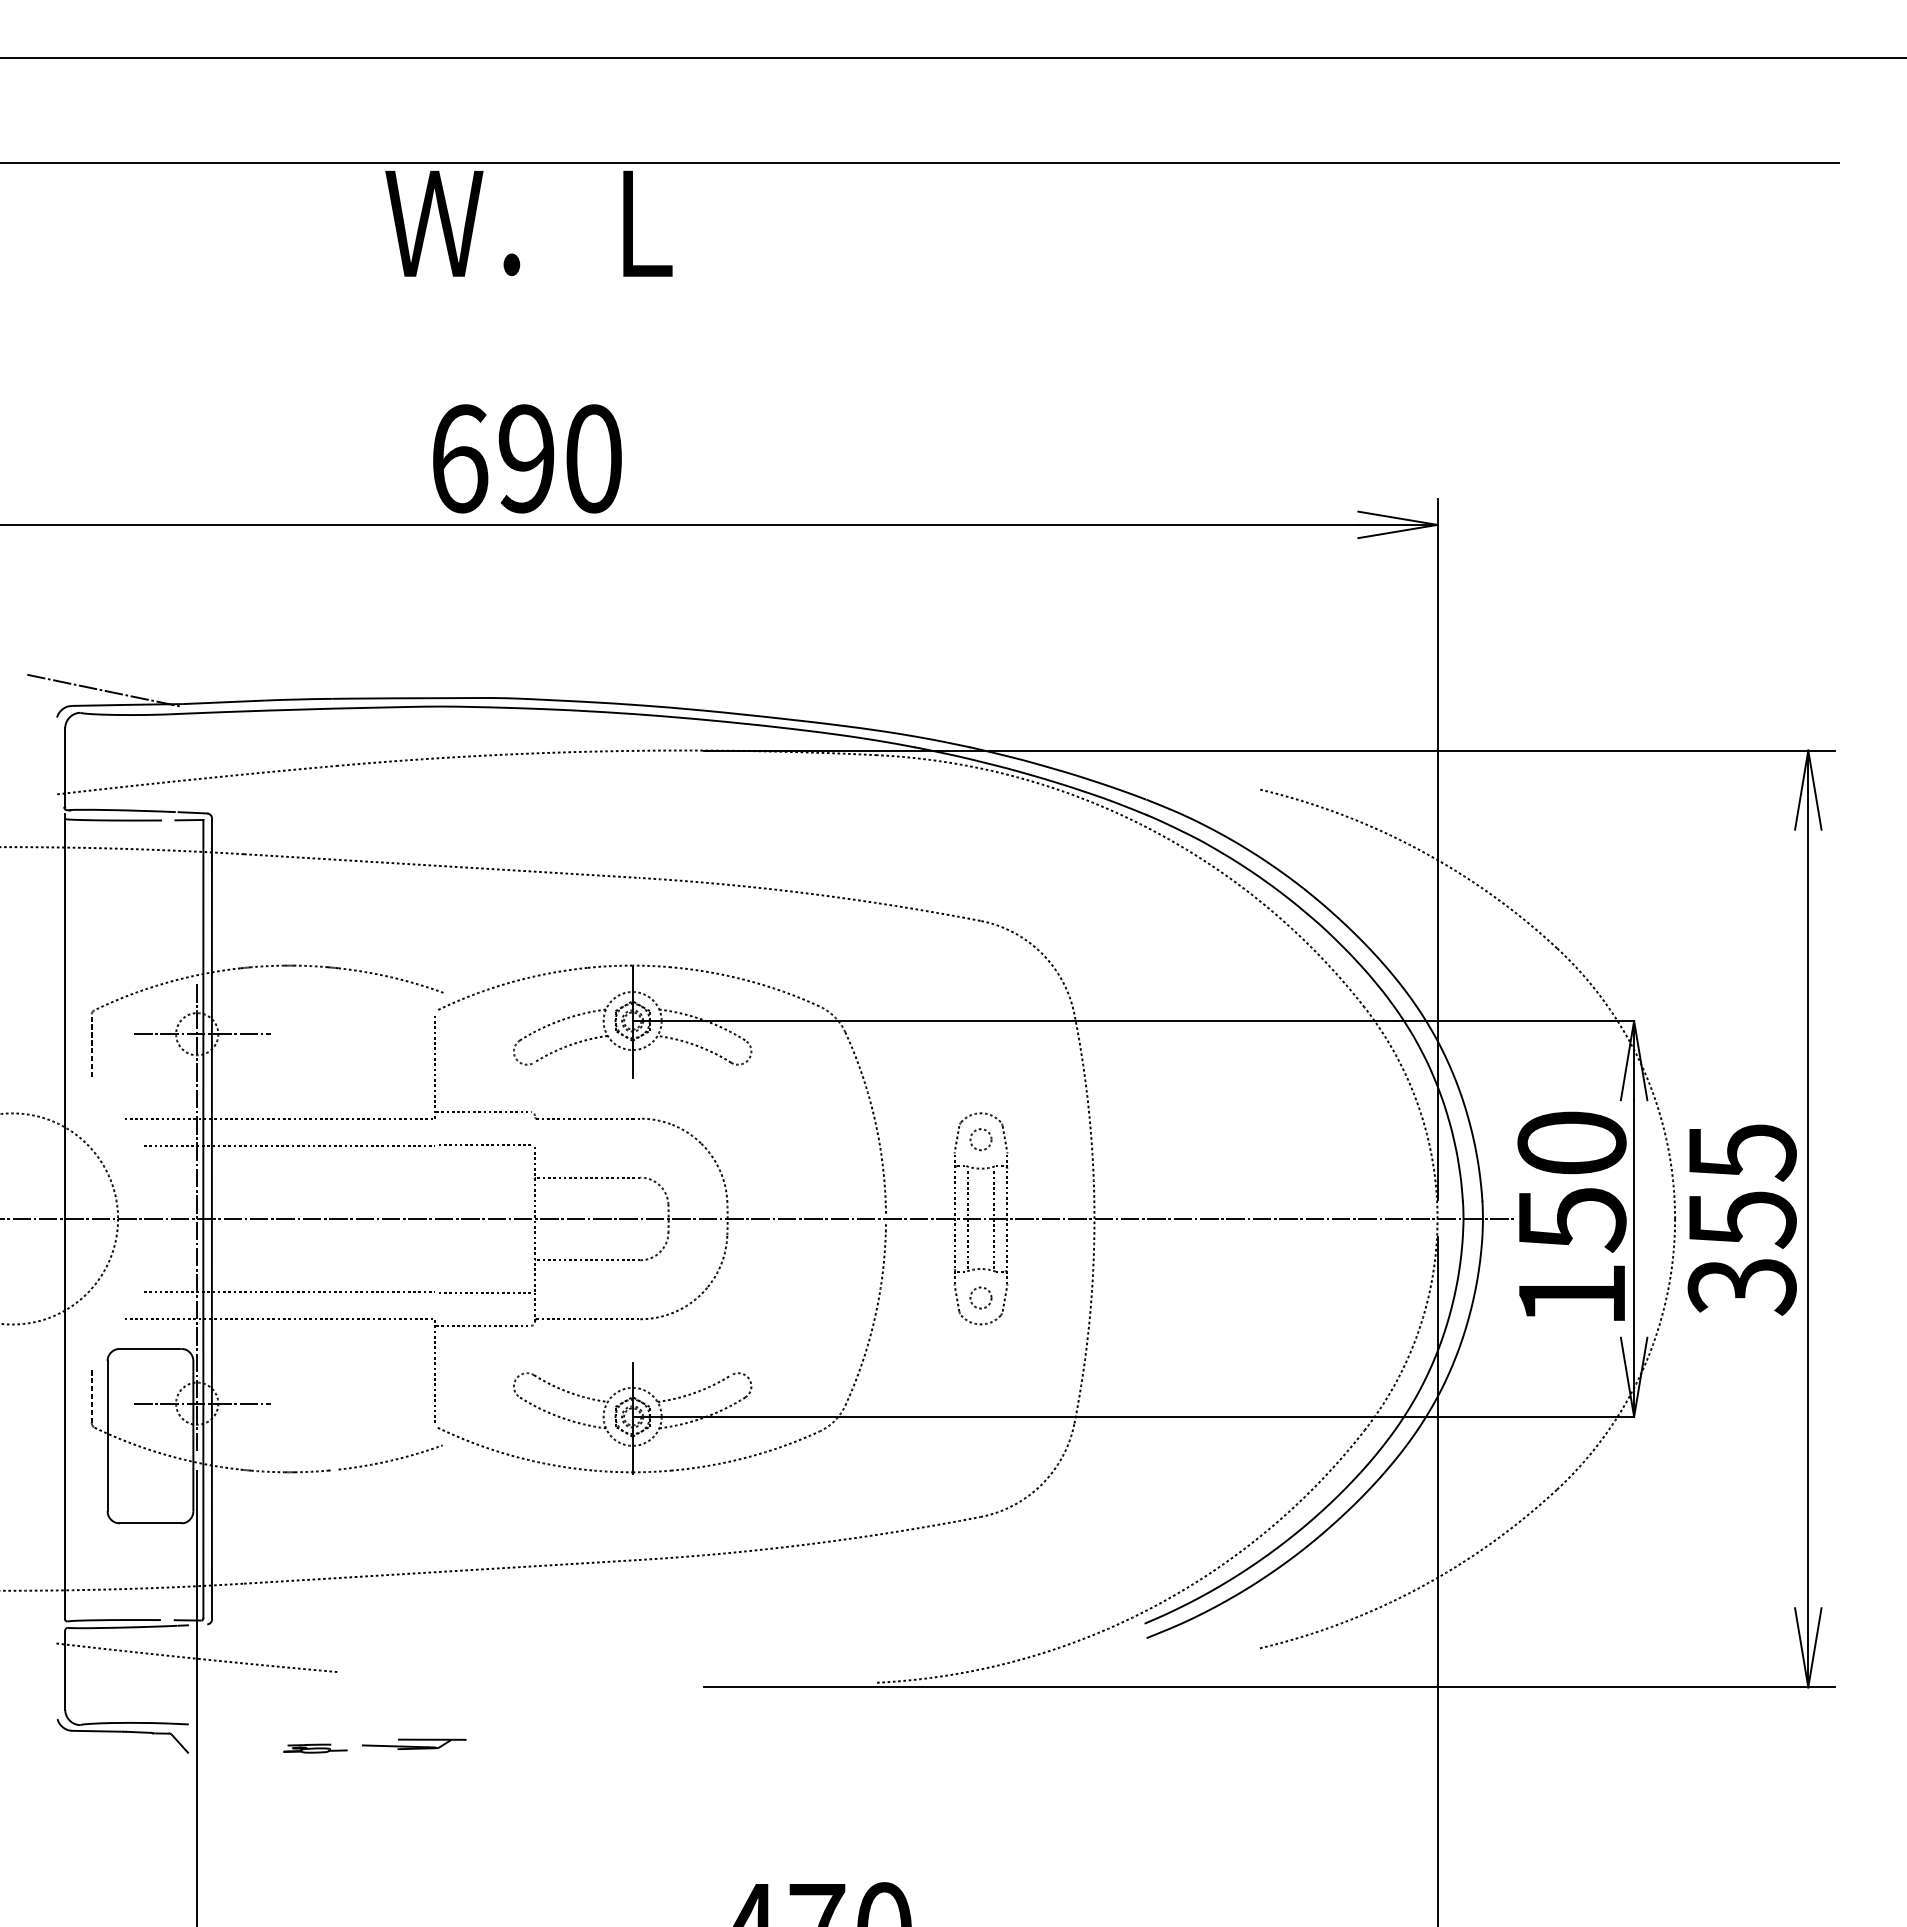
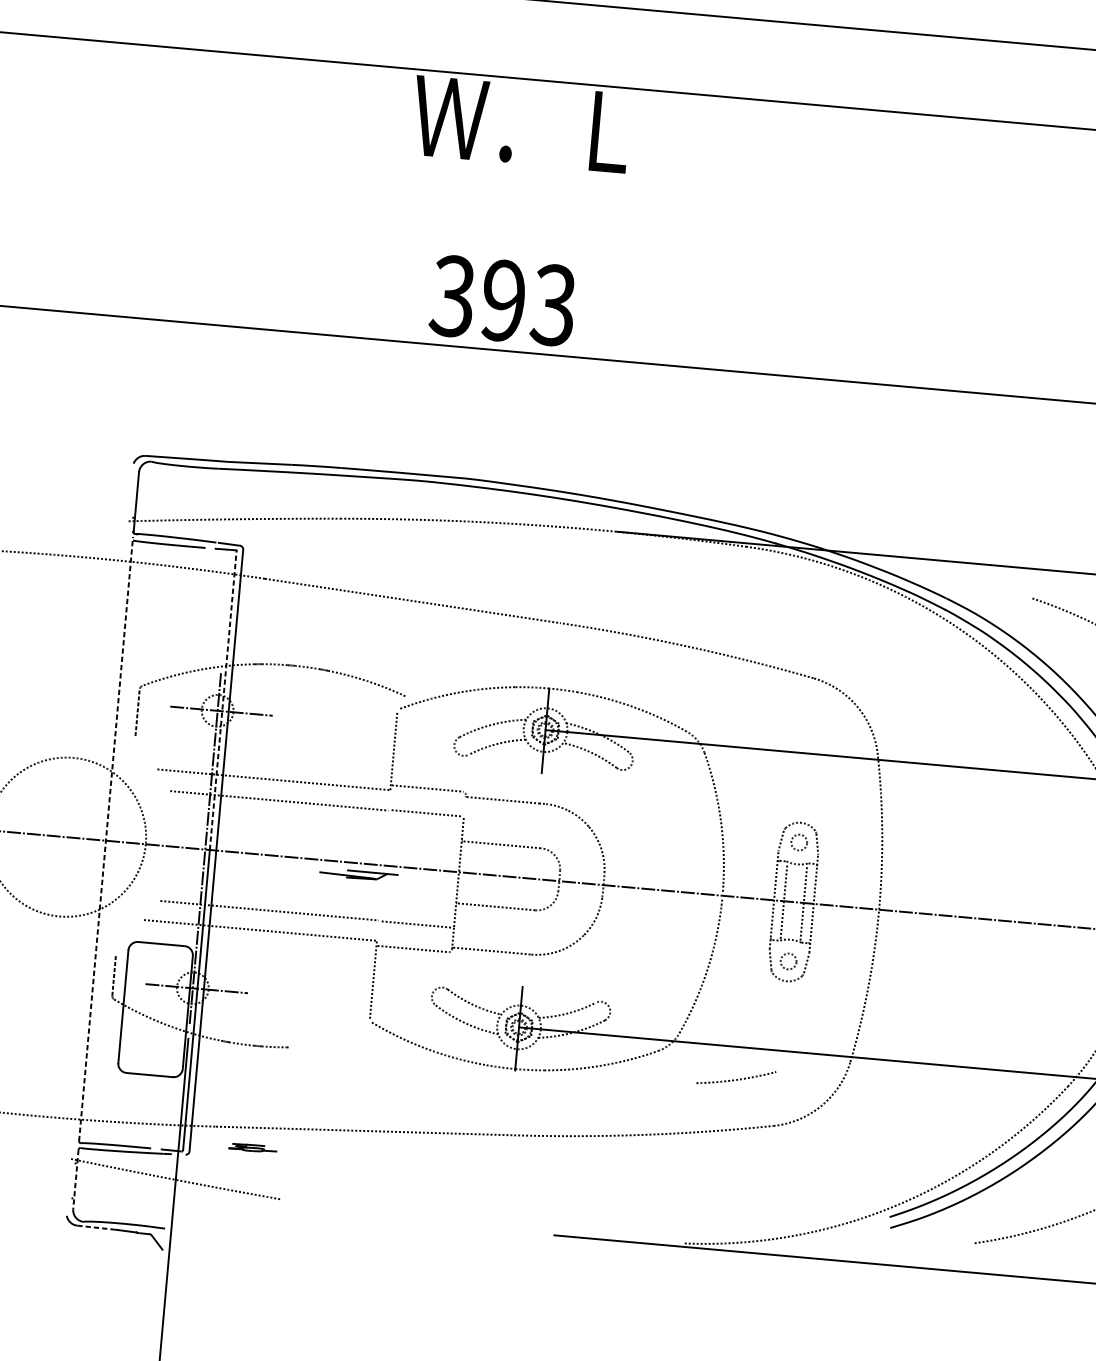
text: (525, 458) -> (502, 300), 690 -> 393
line: (103, 690) -> (170, 446), removed
line: (203, 1018) -> (223, 699), solid -> dashed
line: (64, 1216) -> (105, 838), solid -> dashed
arc: (390, 1459) -> (736, 1079), moved
line: (65, 1670) -> (76, 1179), solid -> dashed
line: (98, 1731) -> (96, 1227), solid -> dashed
part: (413, 1744) -> (358, 875), moved
part: (315, 1748) -> (253, 1147), moved

